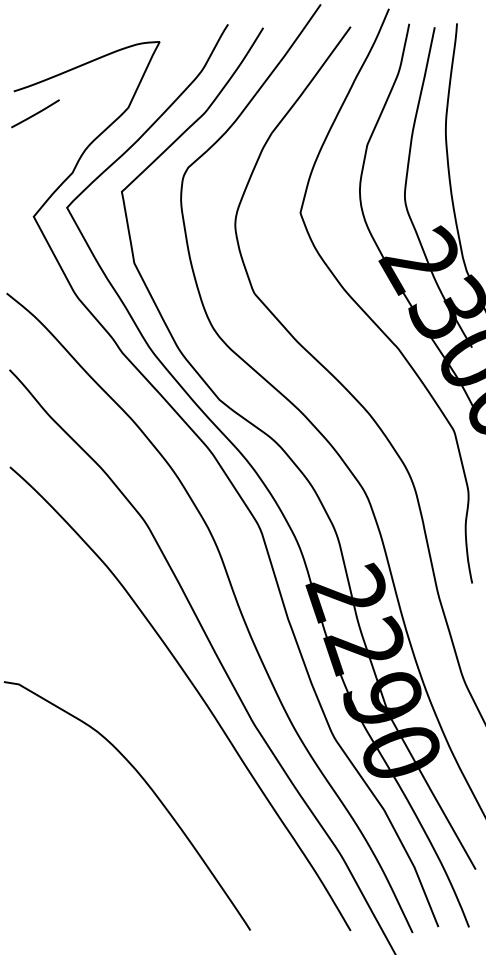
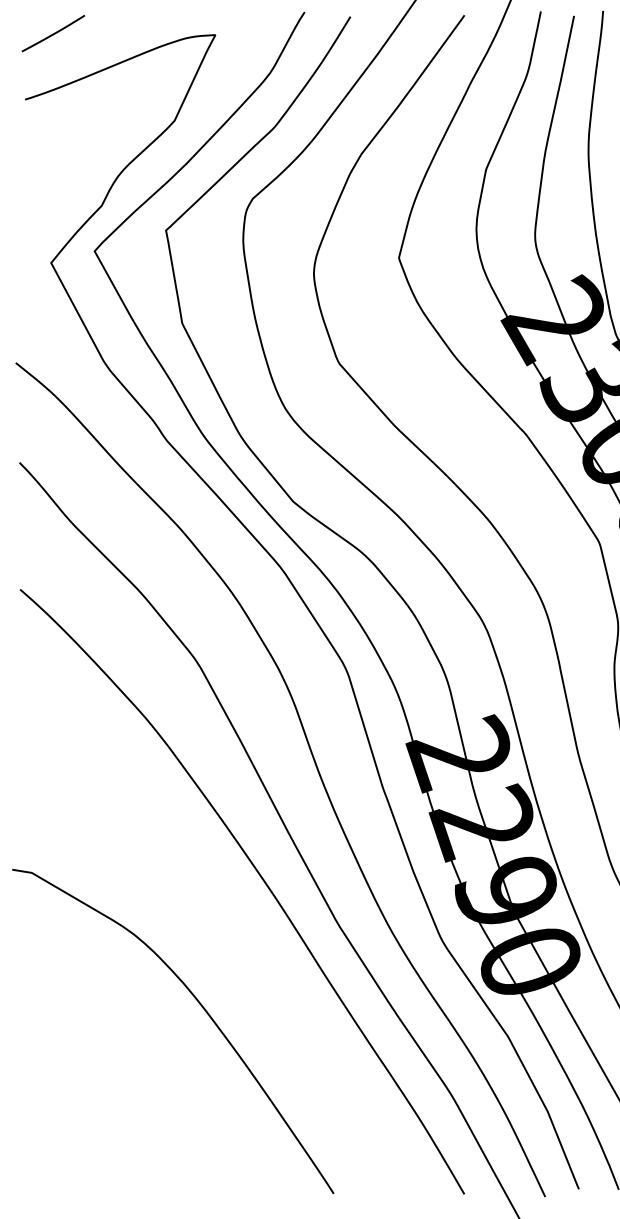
line: (35, 113) -> (53, 33), moved

